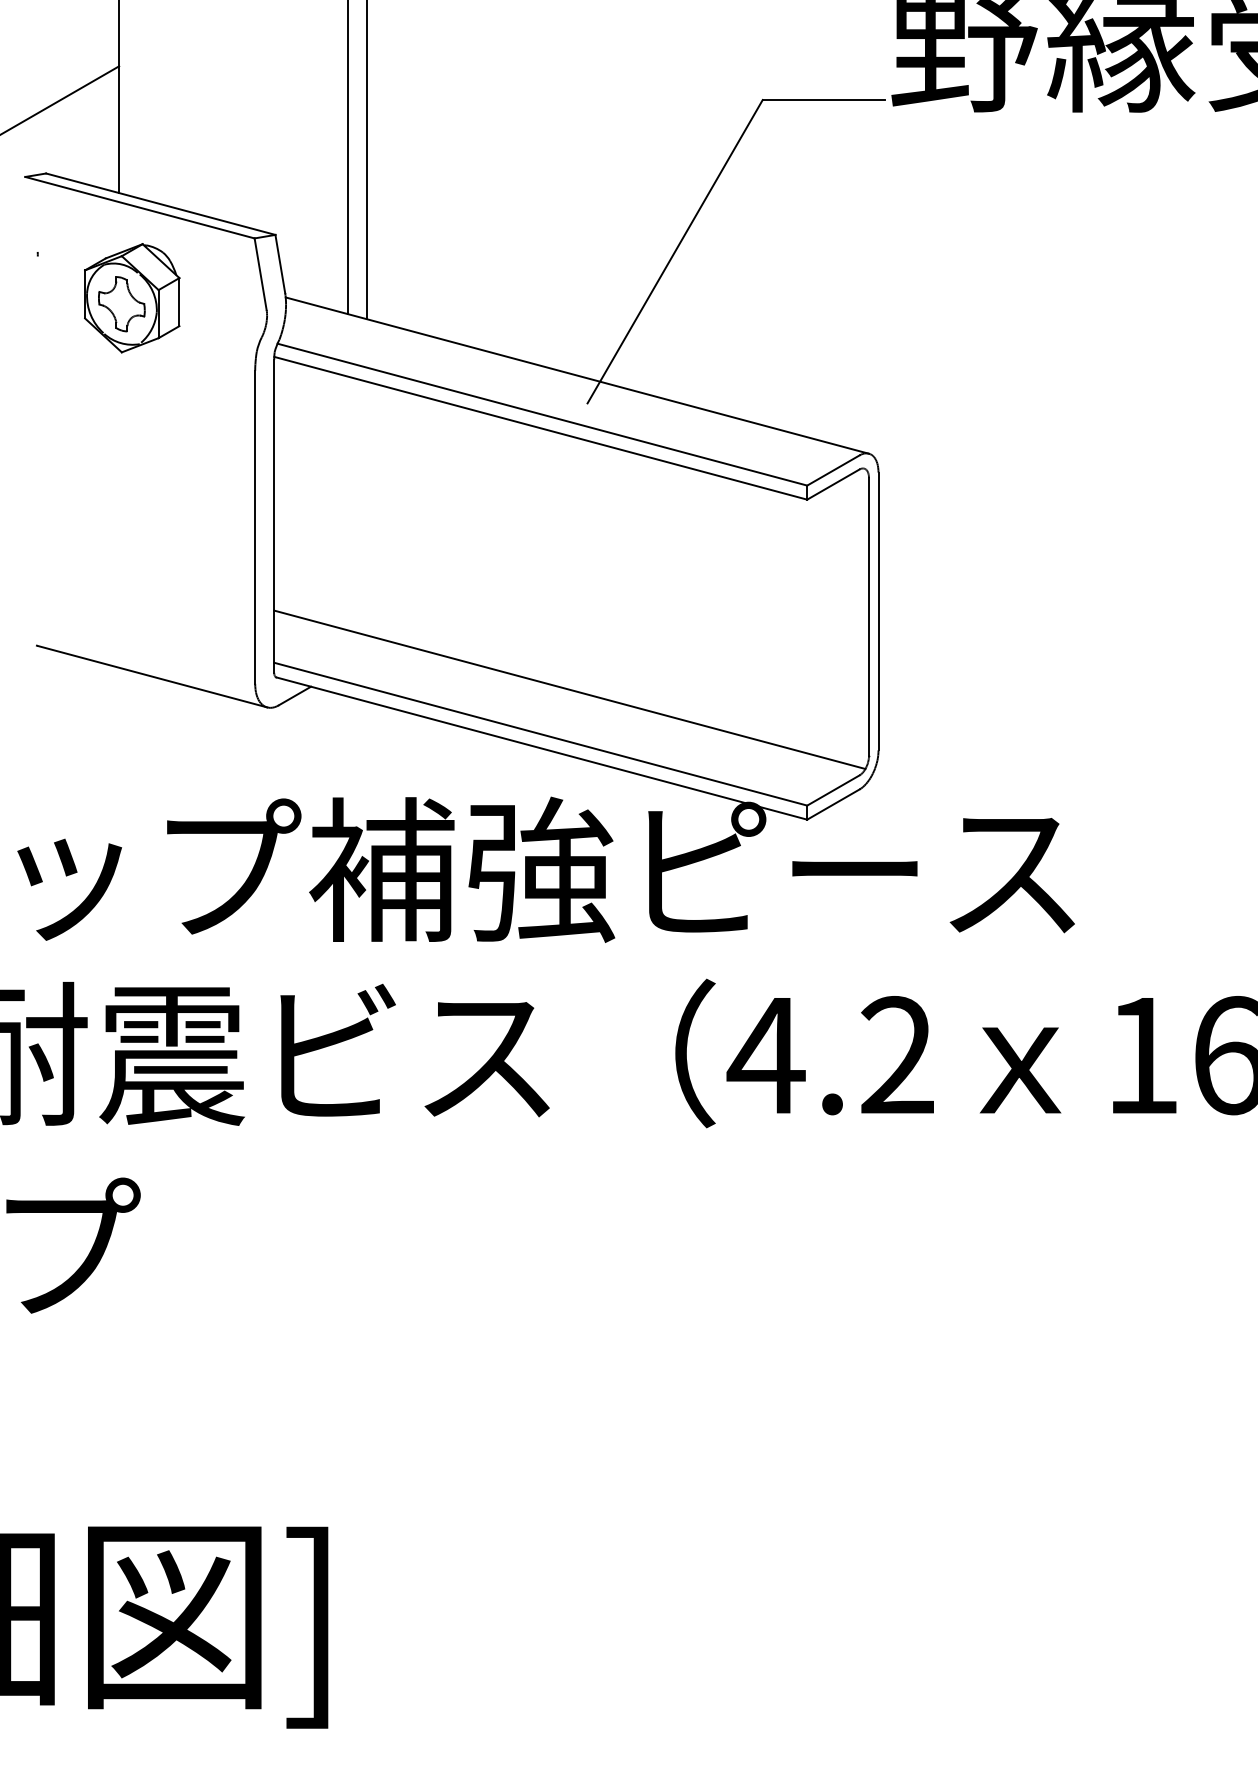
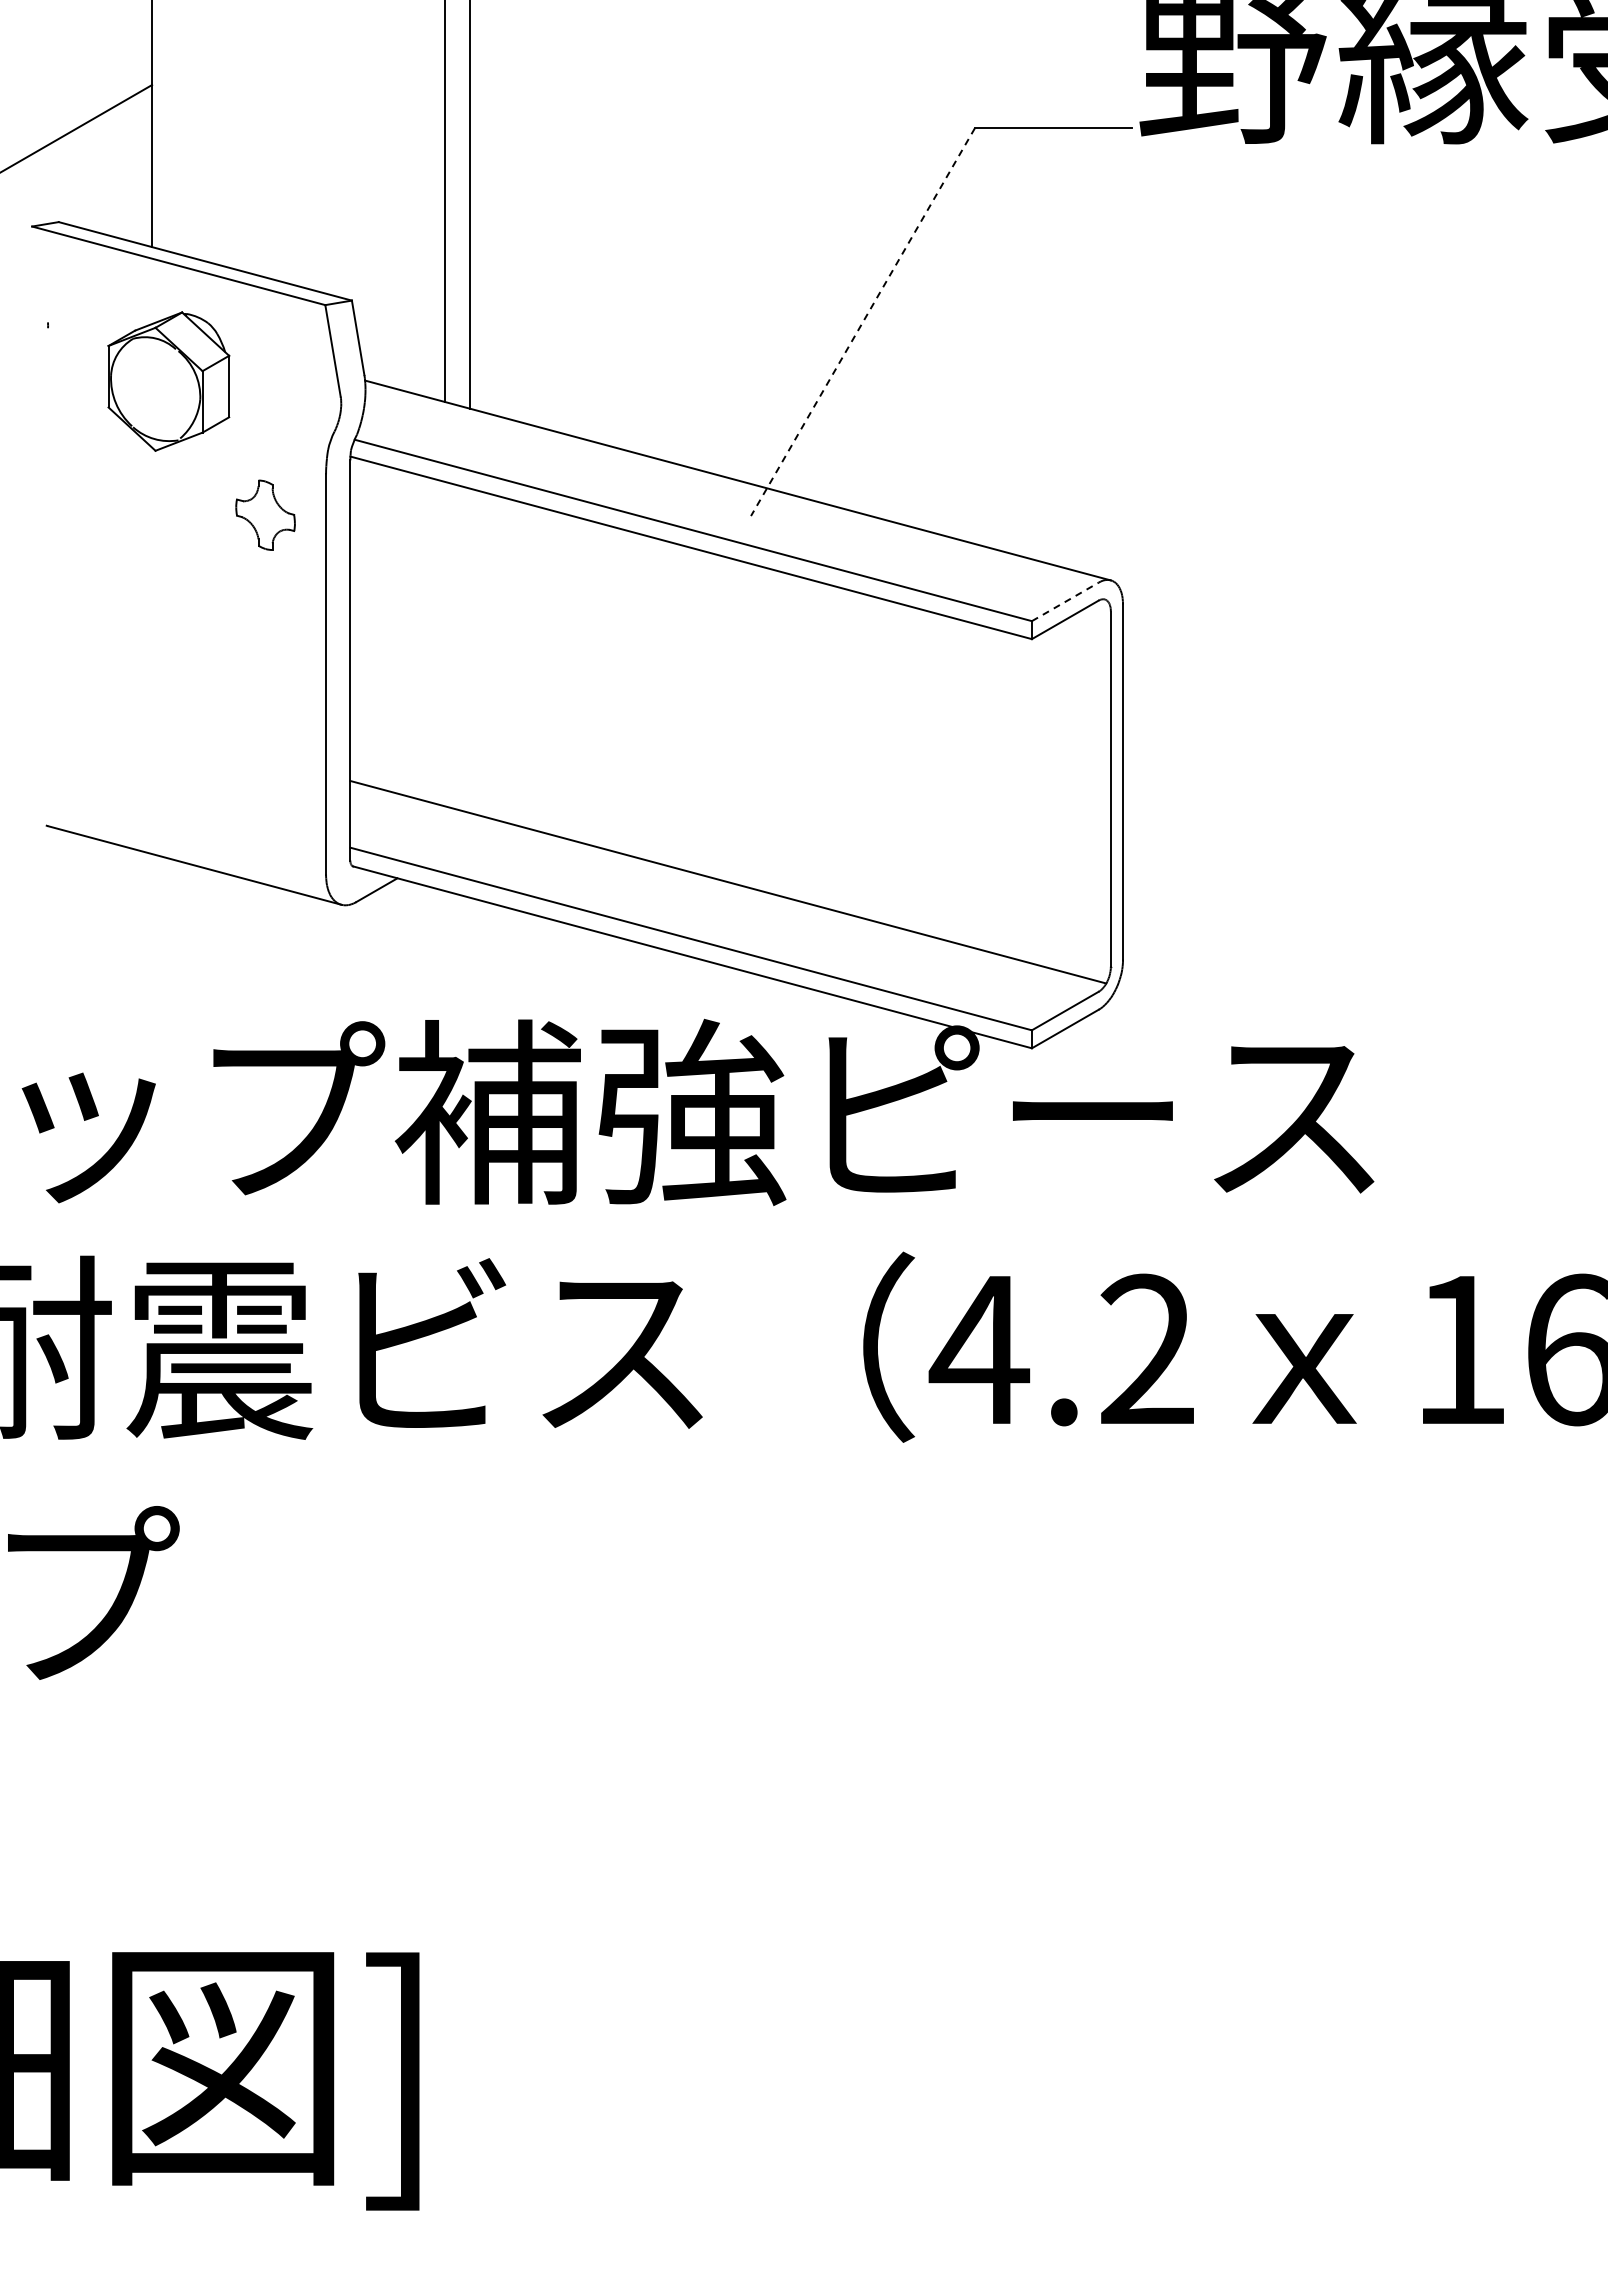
line: (675, 252) -> (863, 322), solid -> dashed
part: (121, 303) -> (265, 514), moved
line: (833, 470) -> (1065, 601), solid -> dashed

